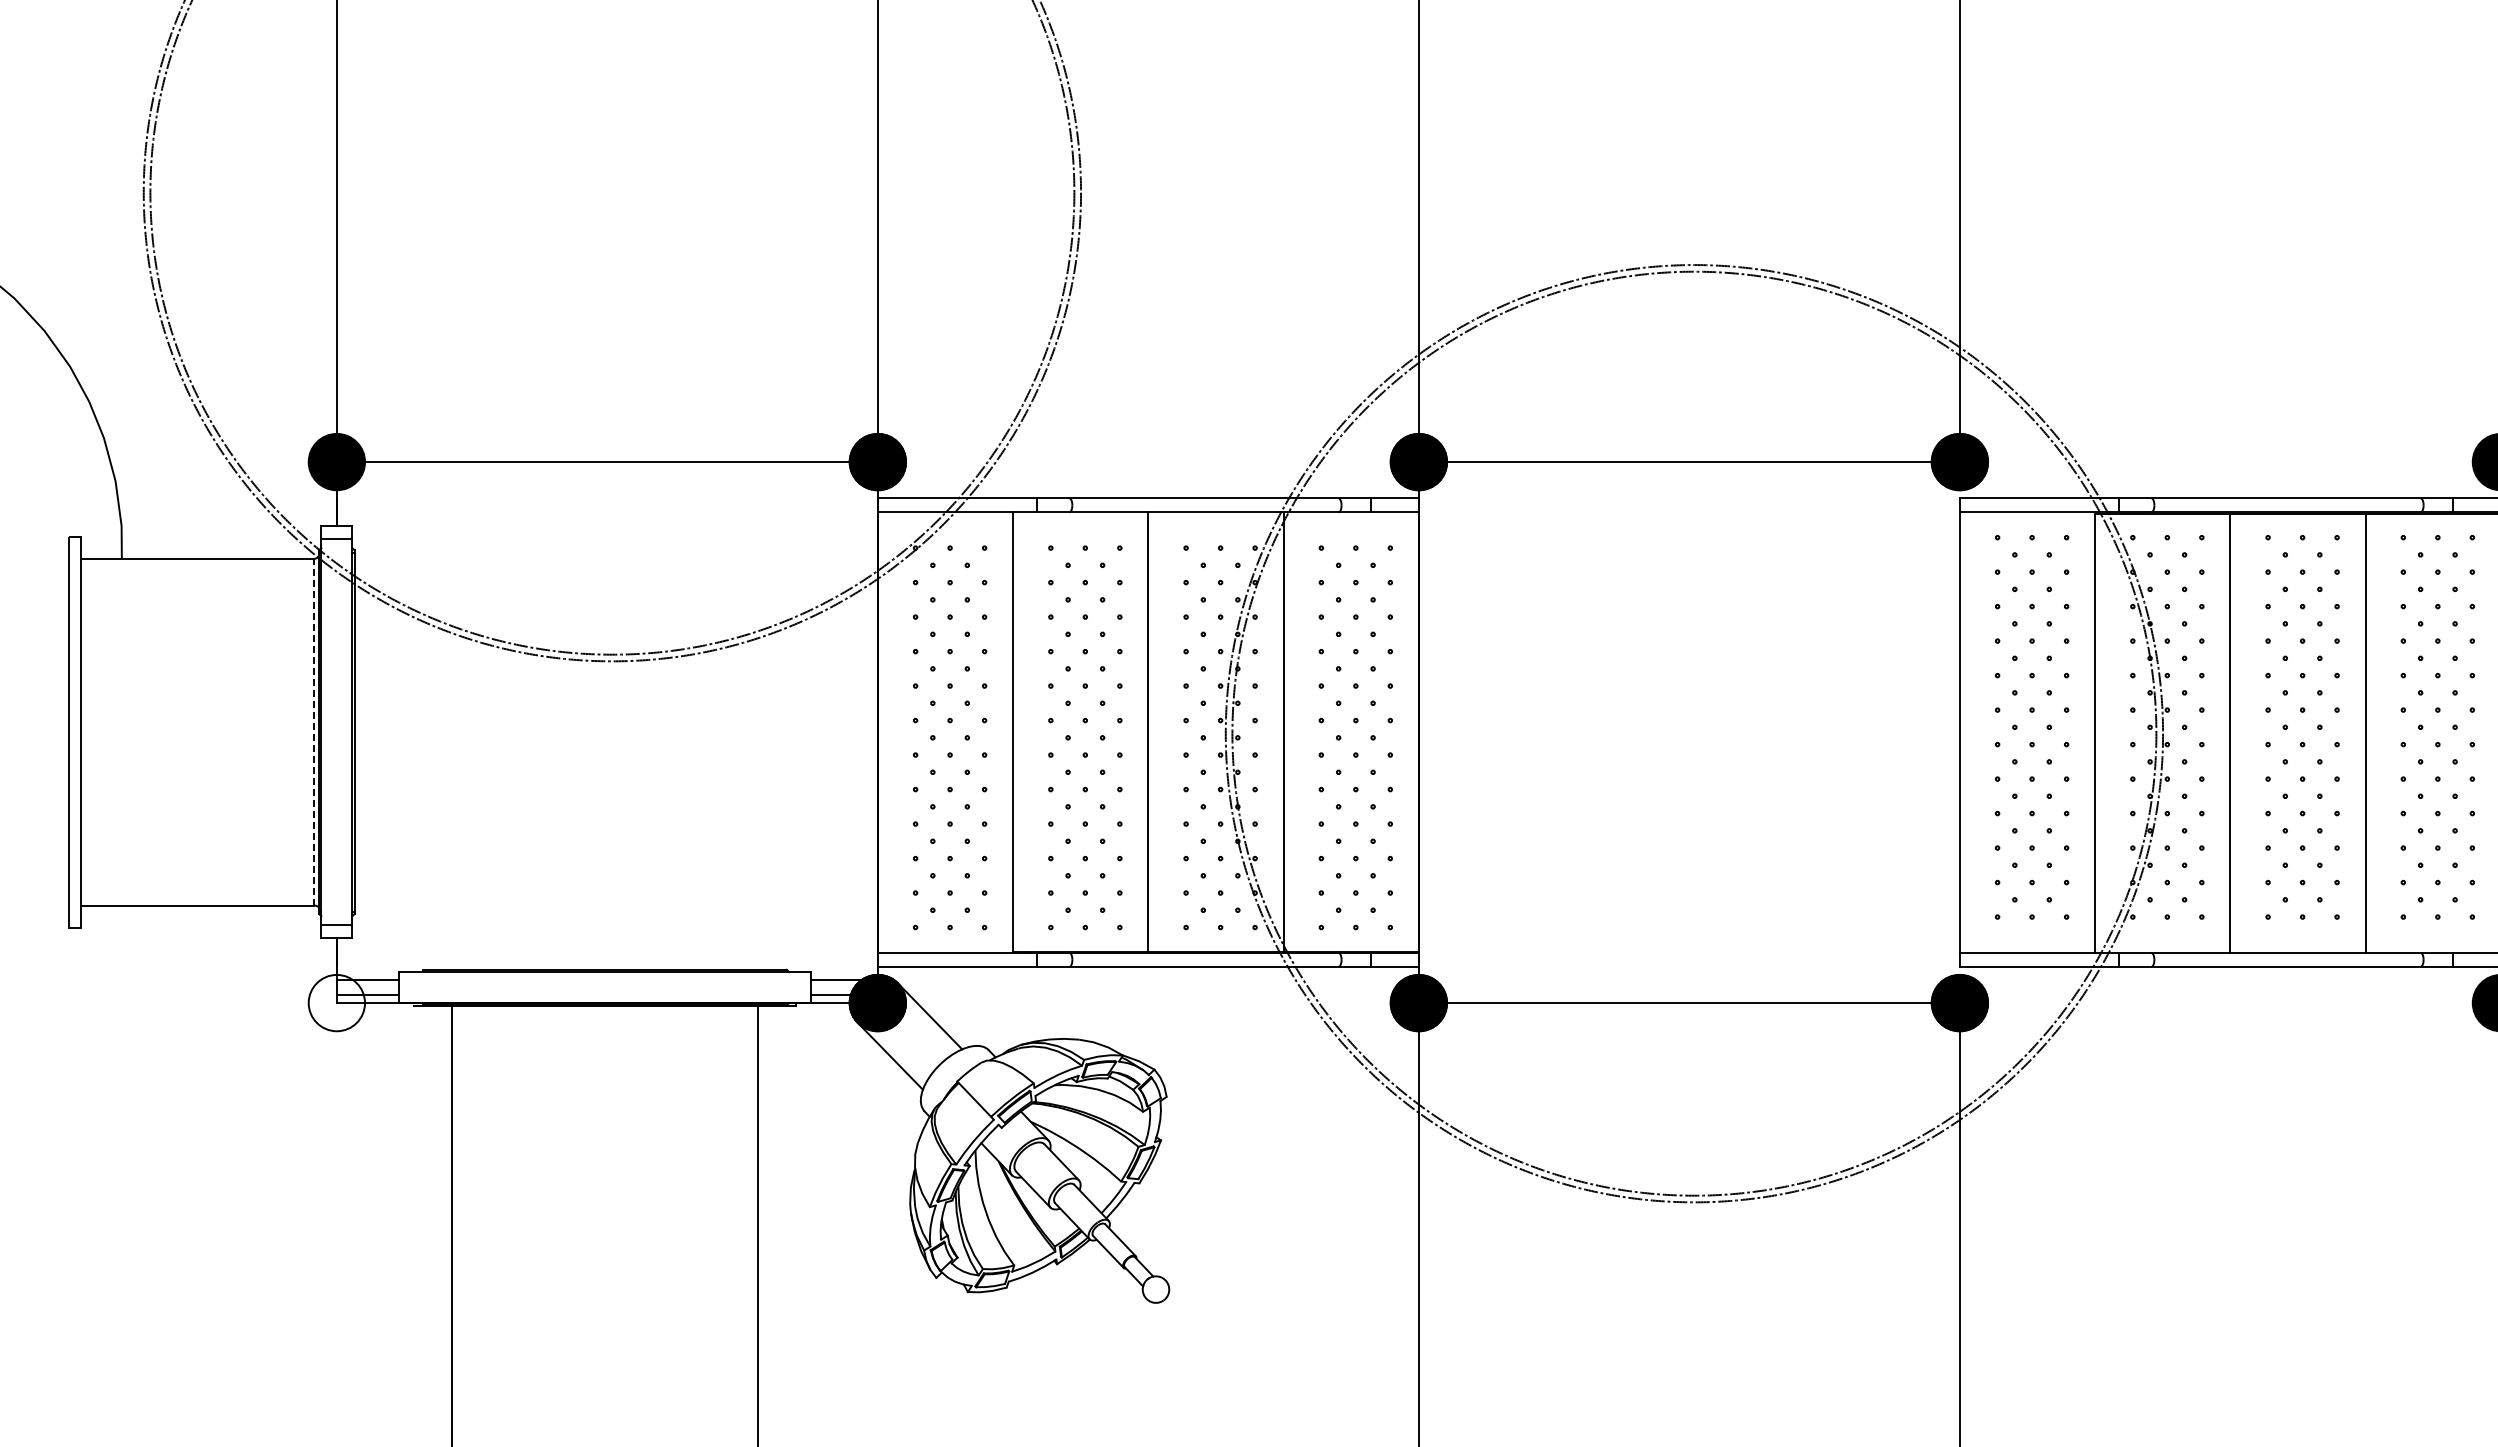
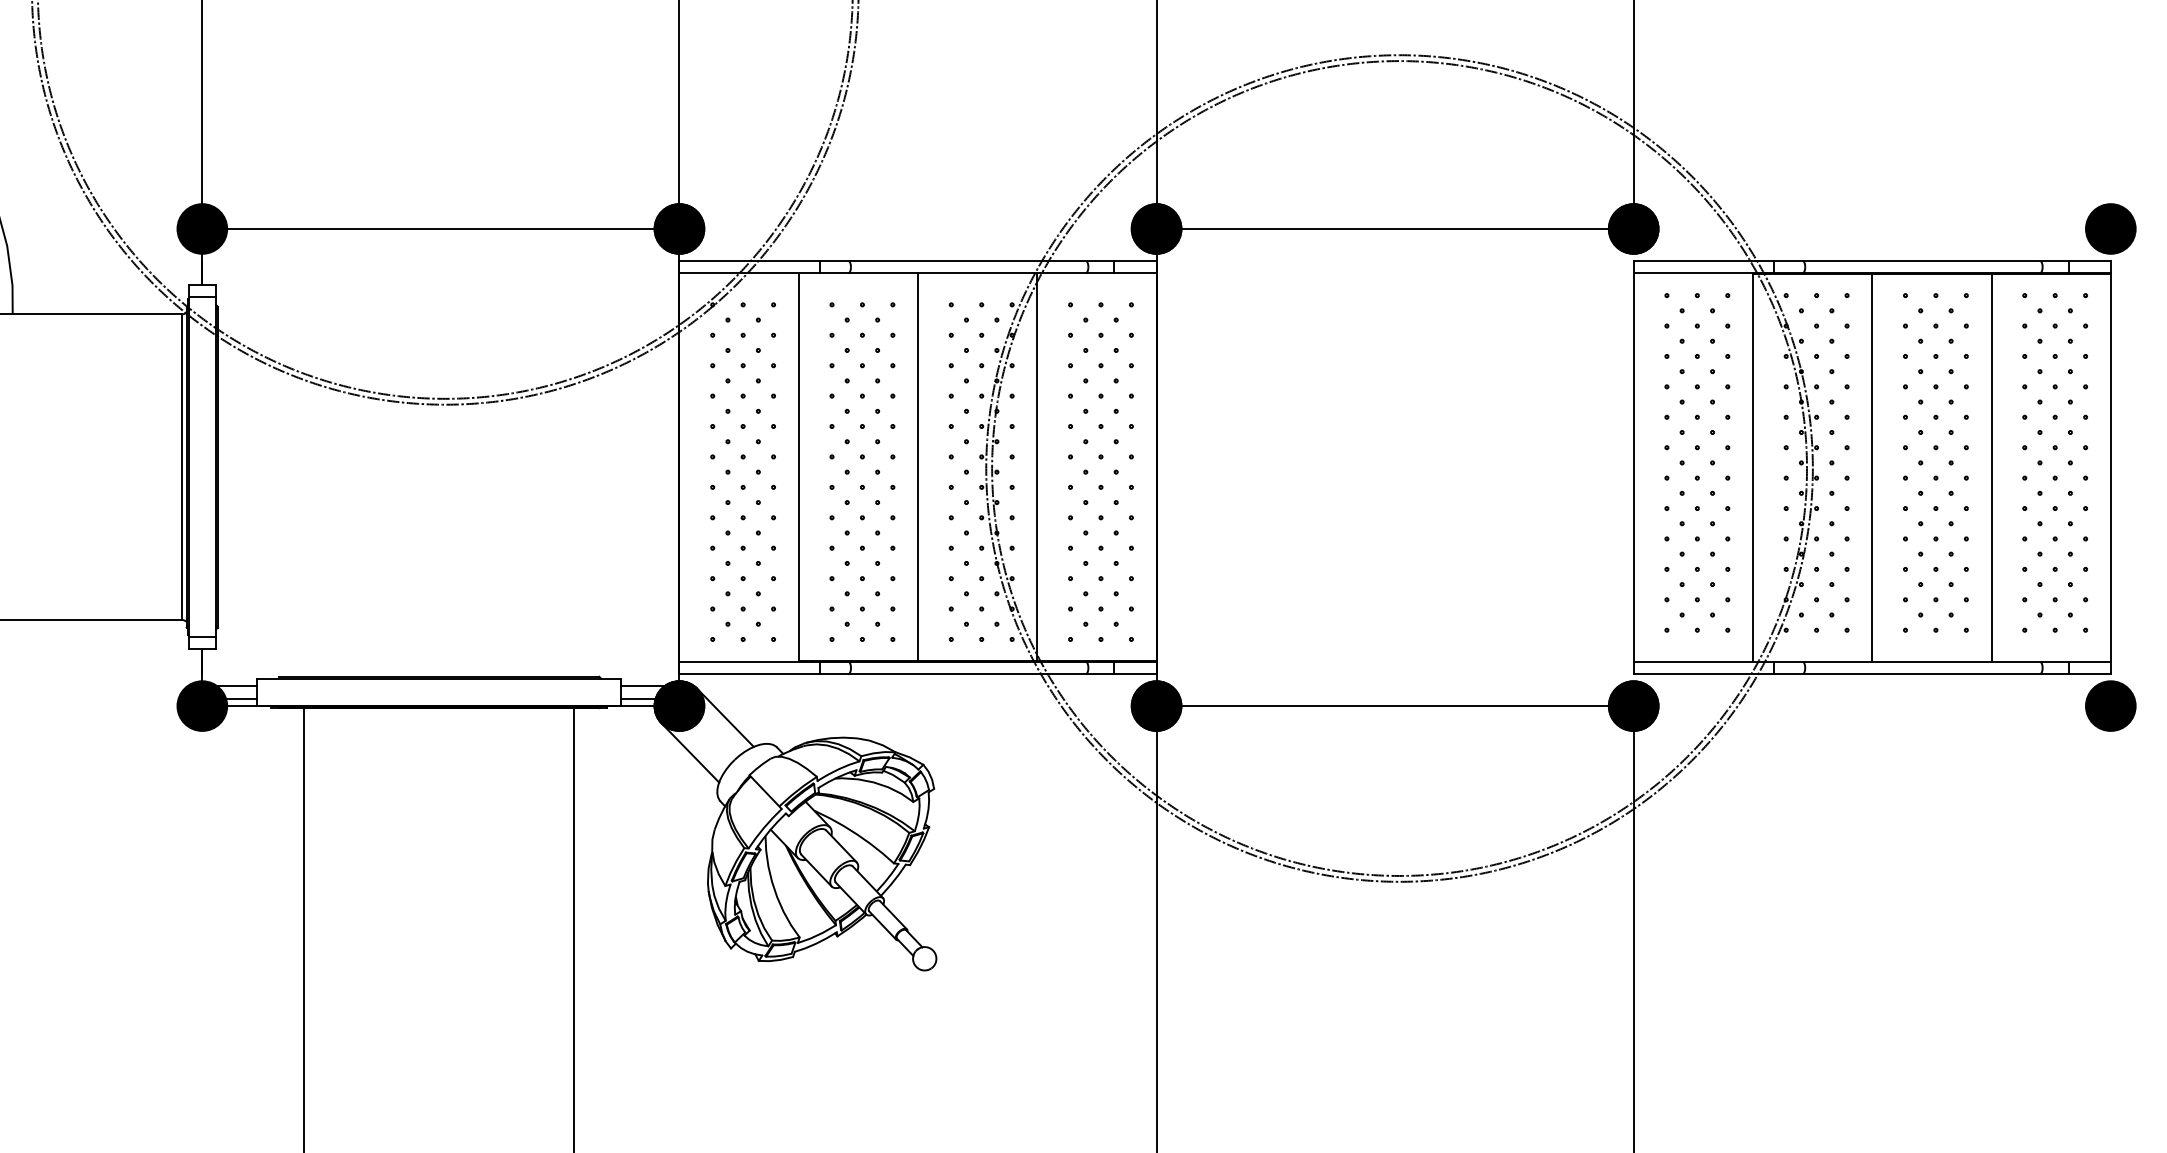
line: (314, 731) -> (182, 466), dashed -> solid
fill: (336, 1002) -> (202, 705), added

